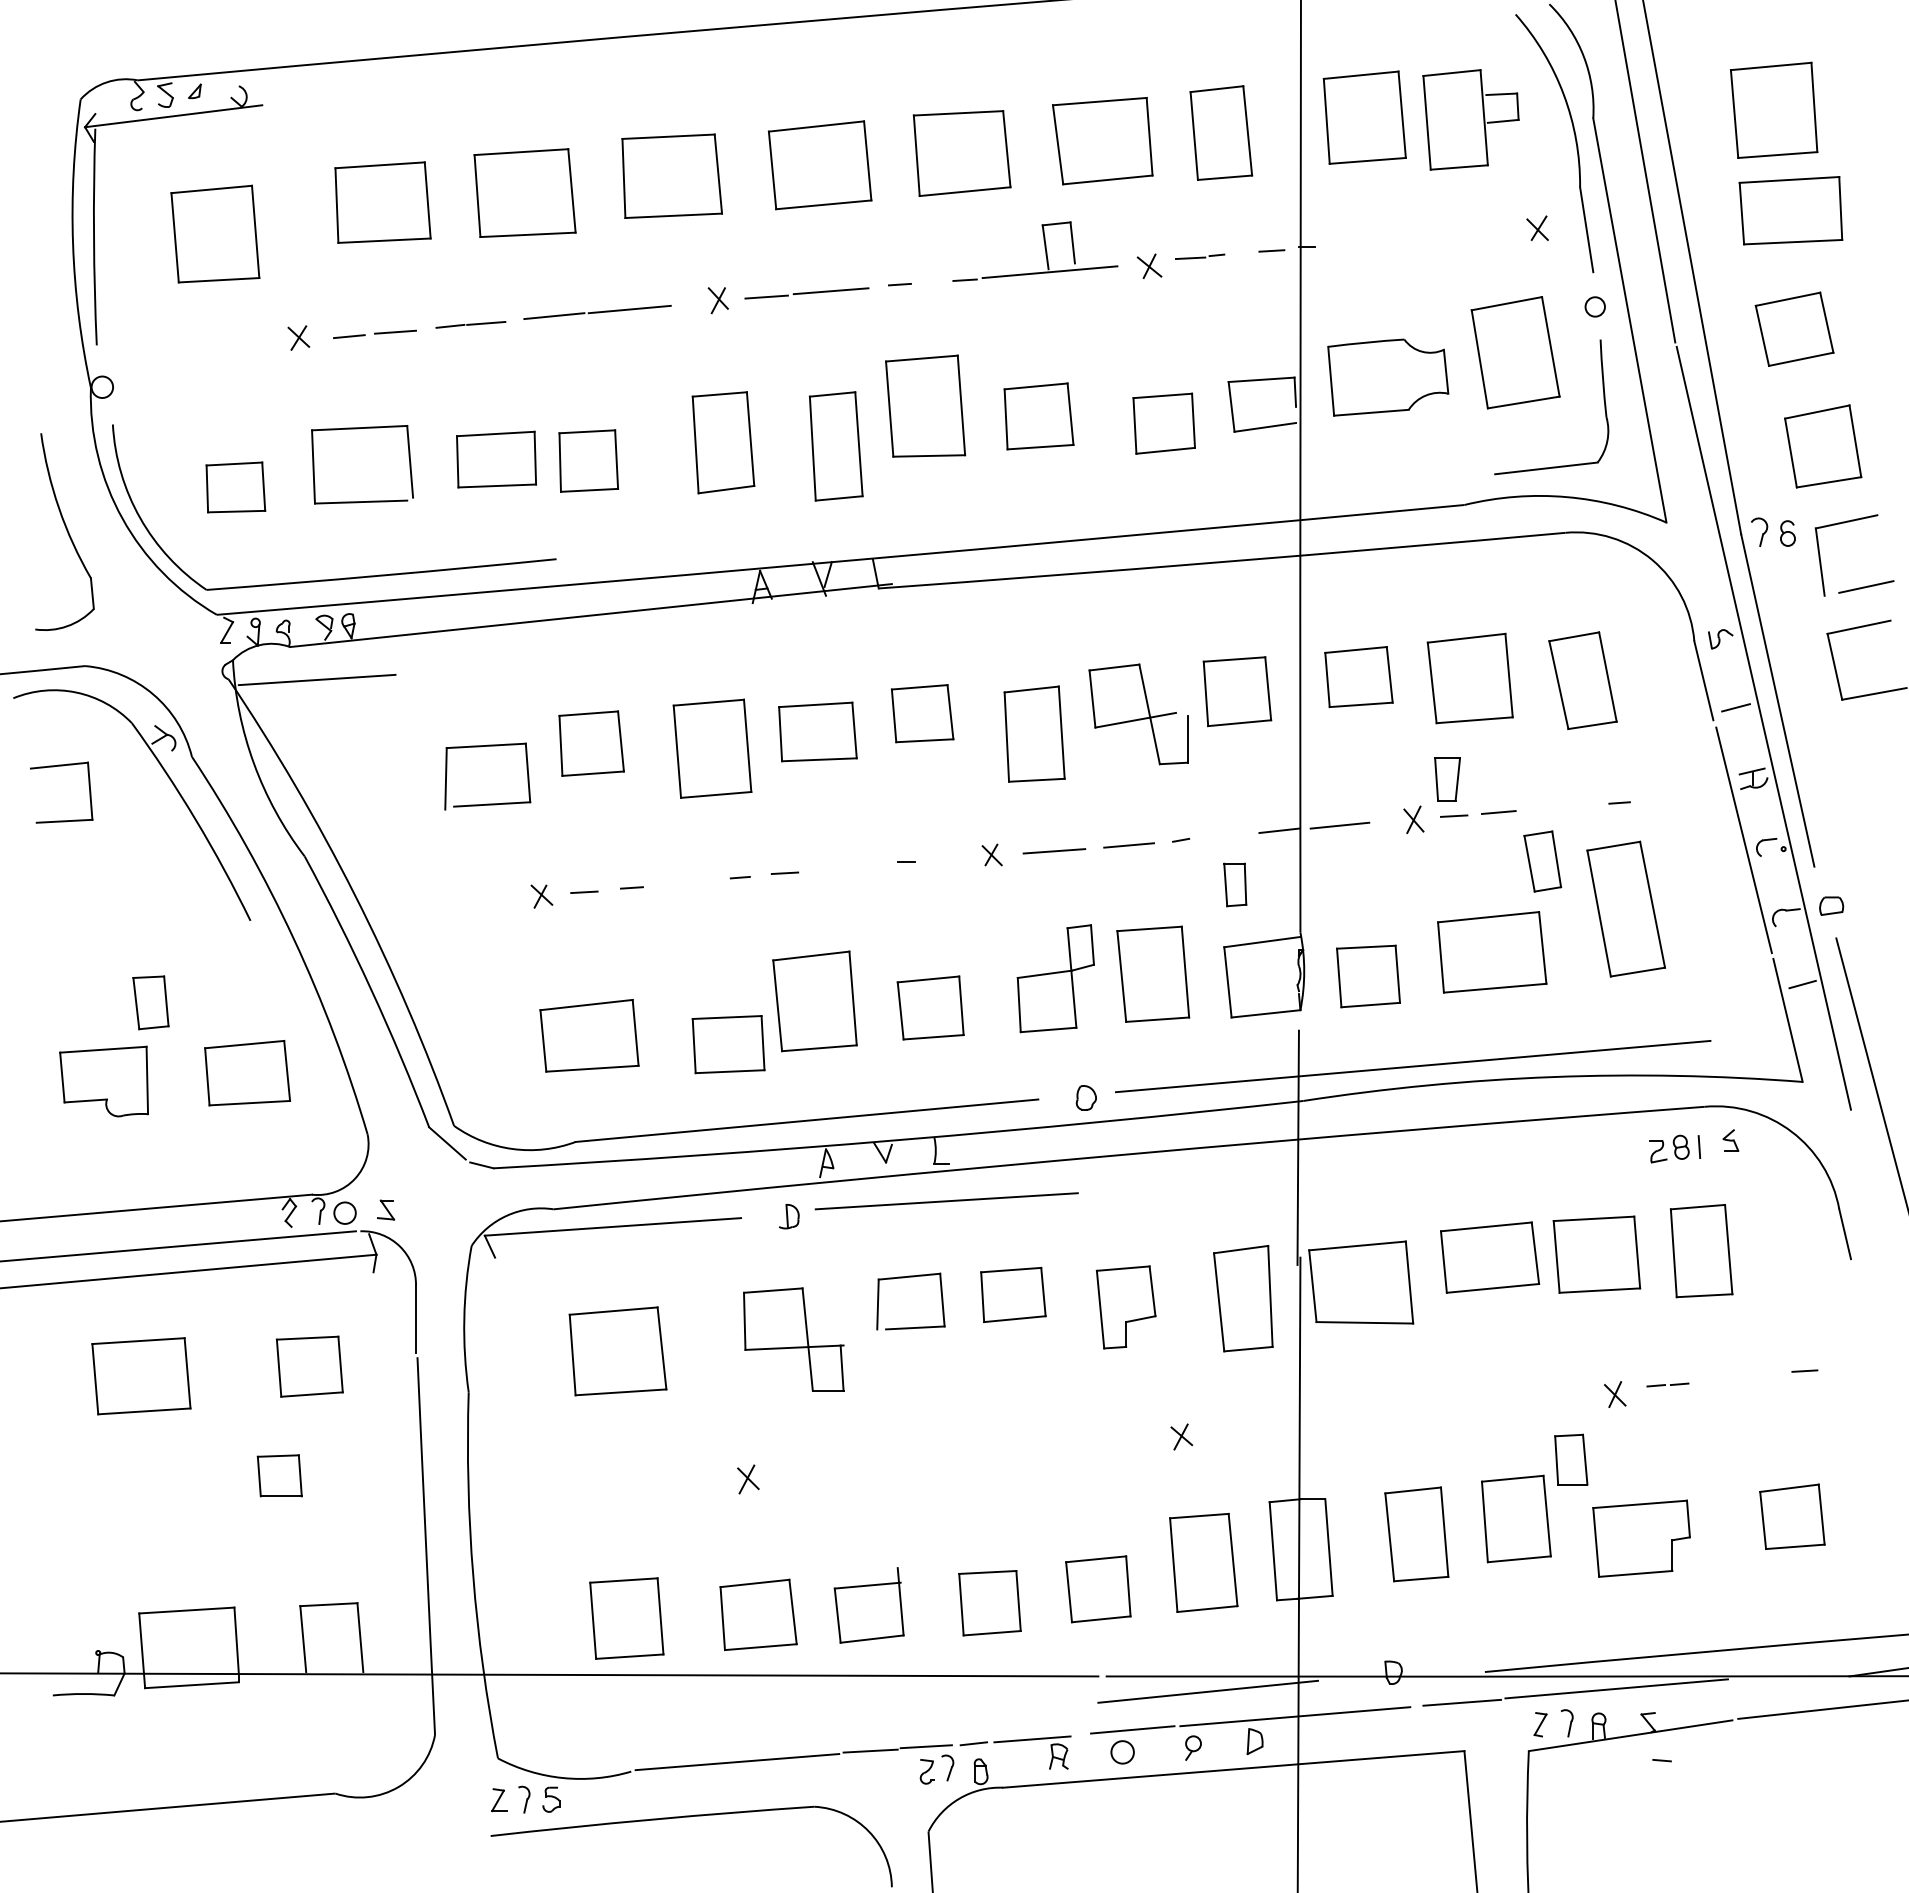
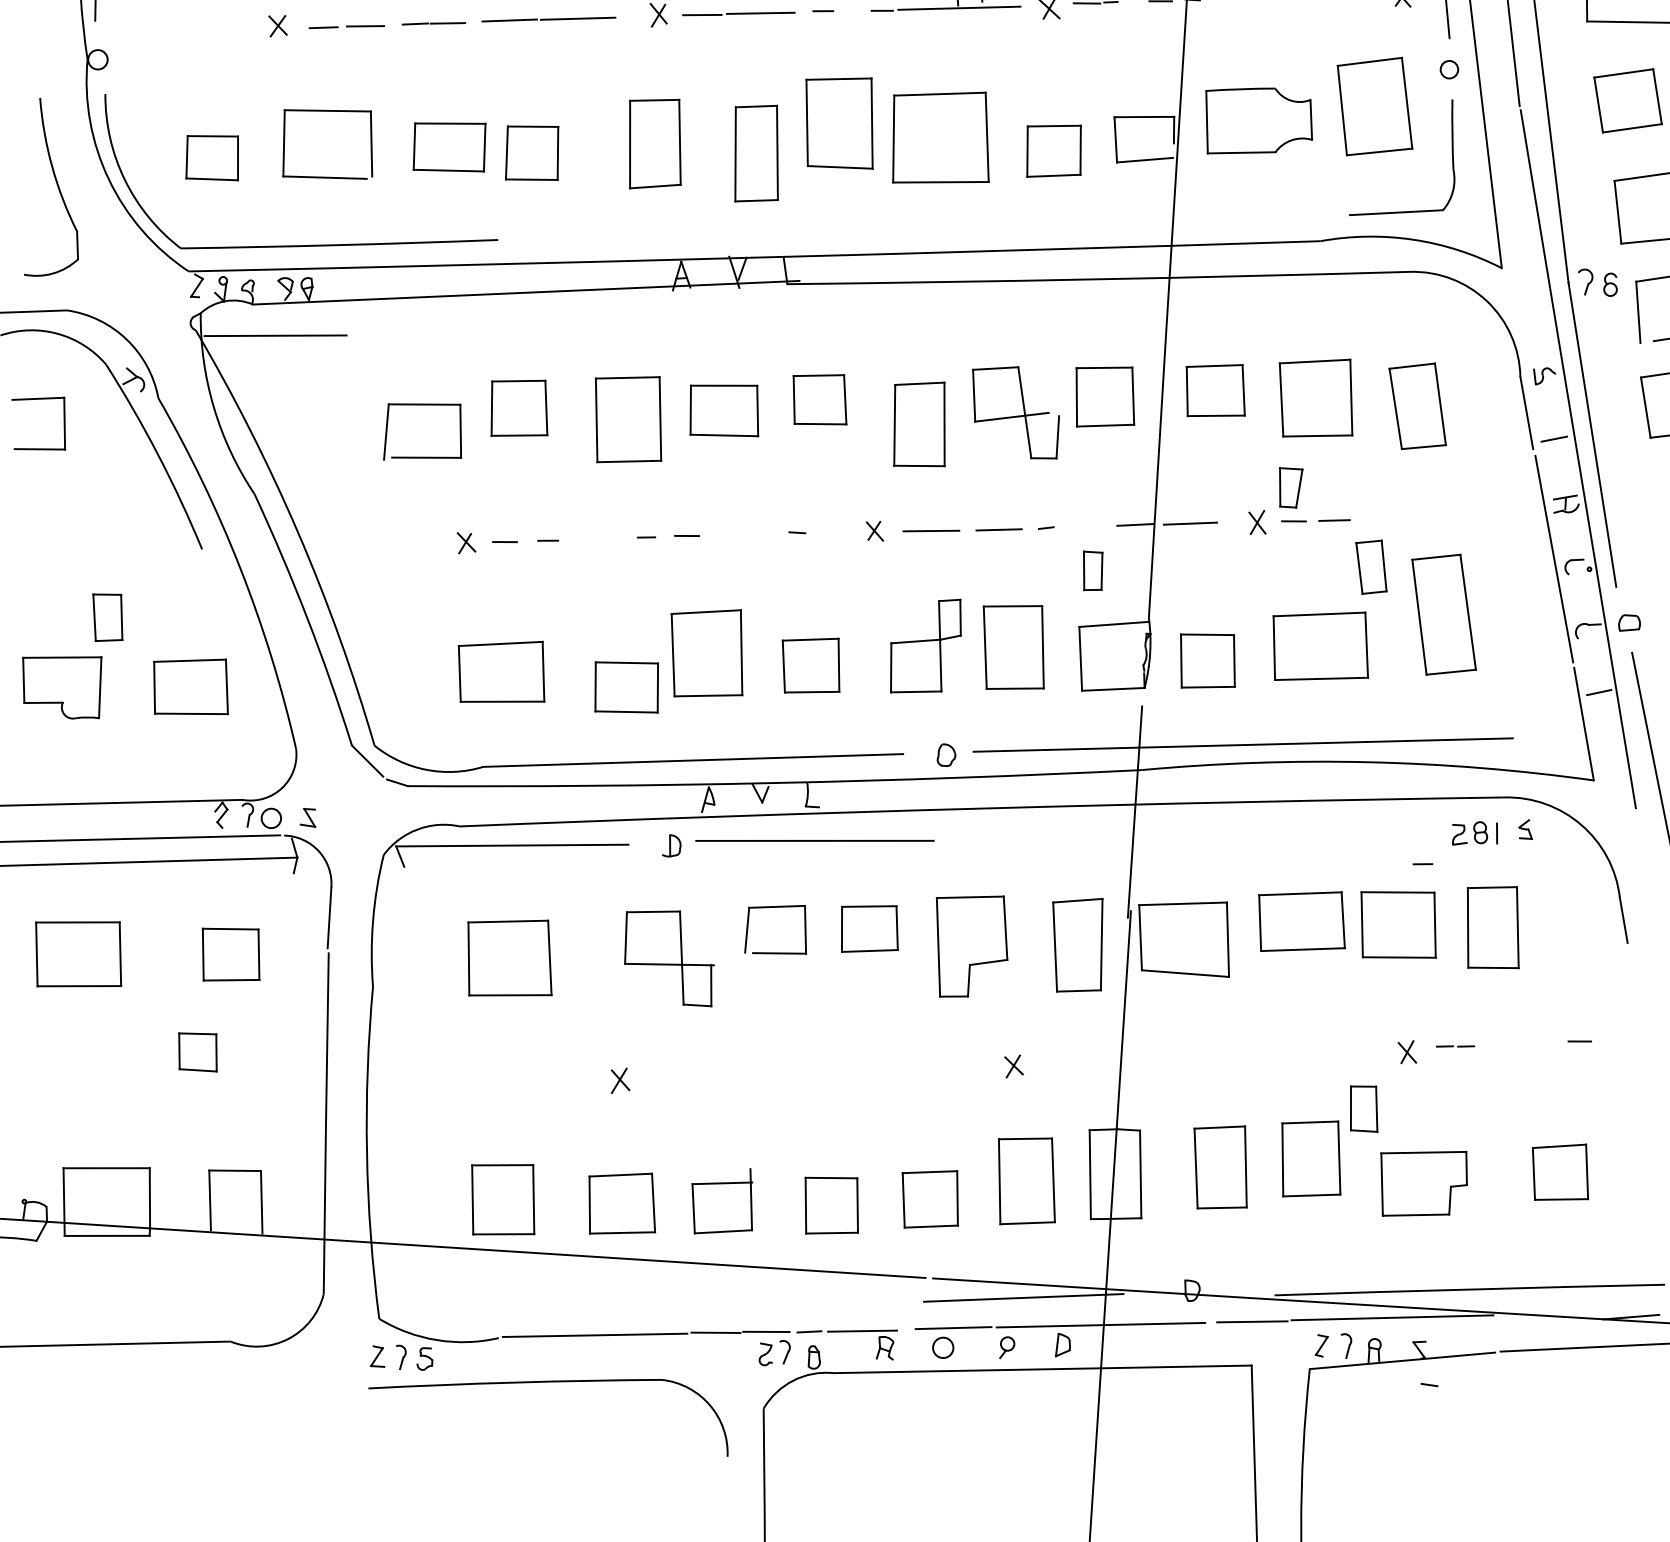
part: (1038, 416) -> (941, 137), size x1.6
line: (1619, 802) -> (1422, 863), moved
part: (1125, 1307) -> (970, 946), size x1.4

